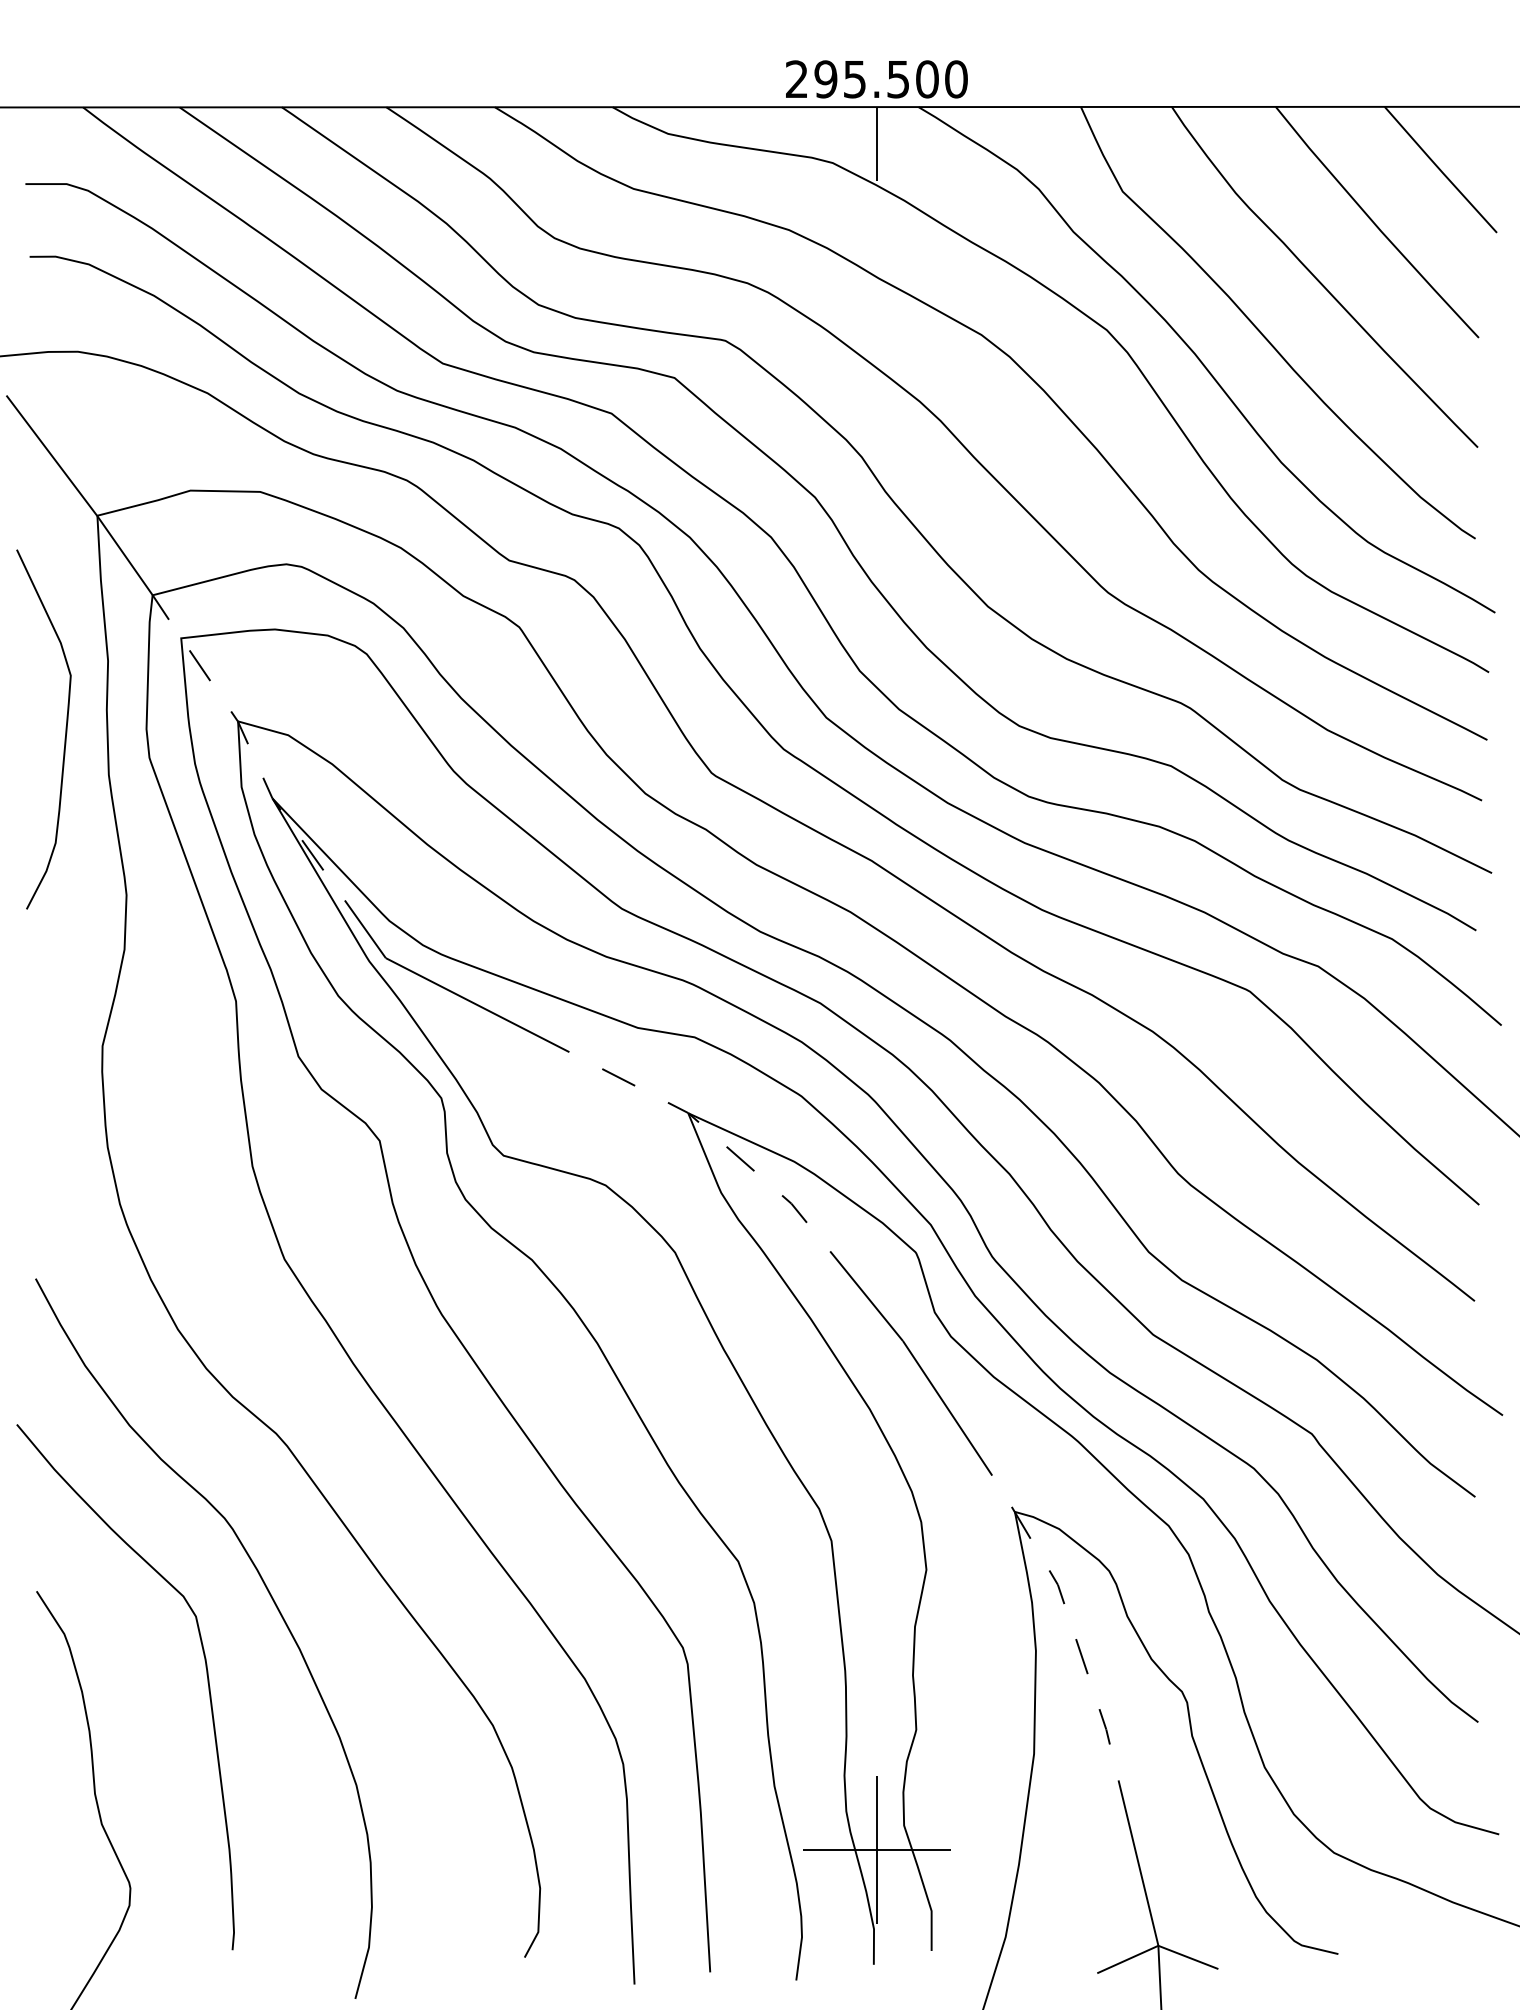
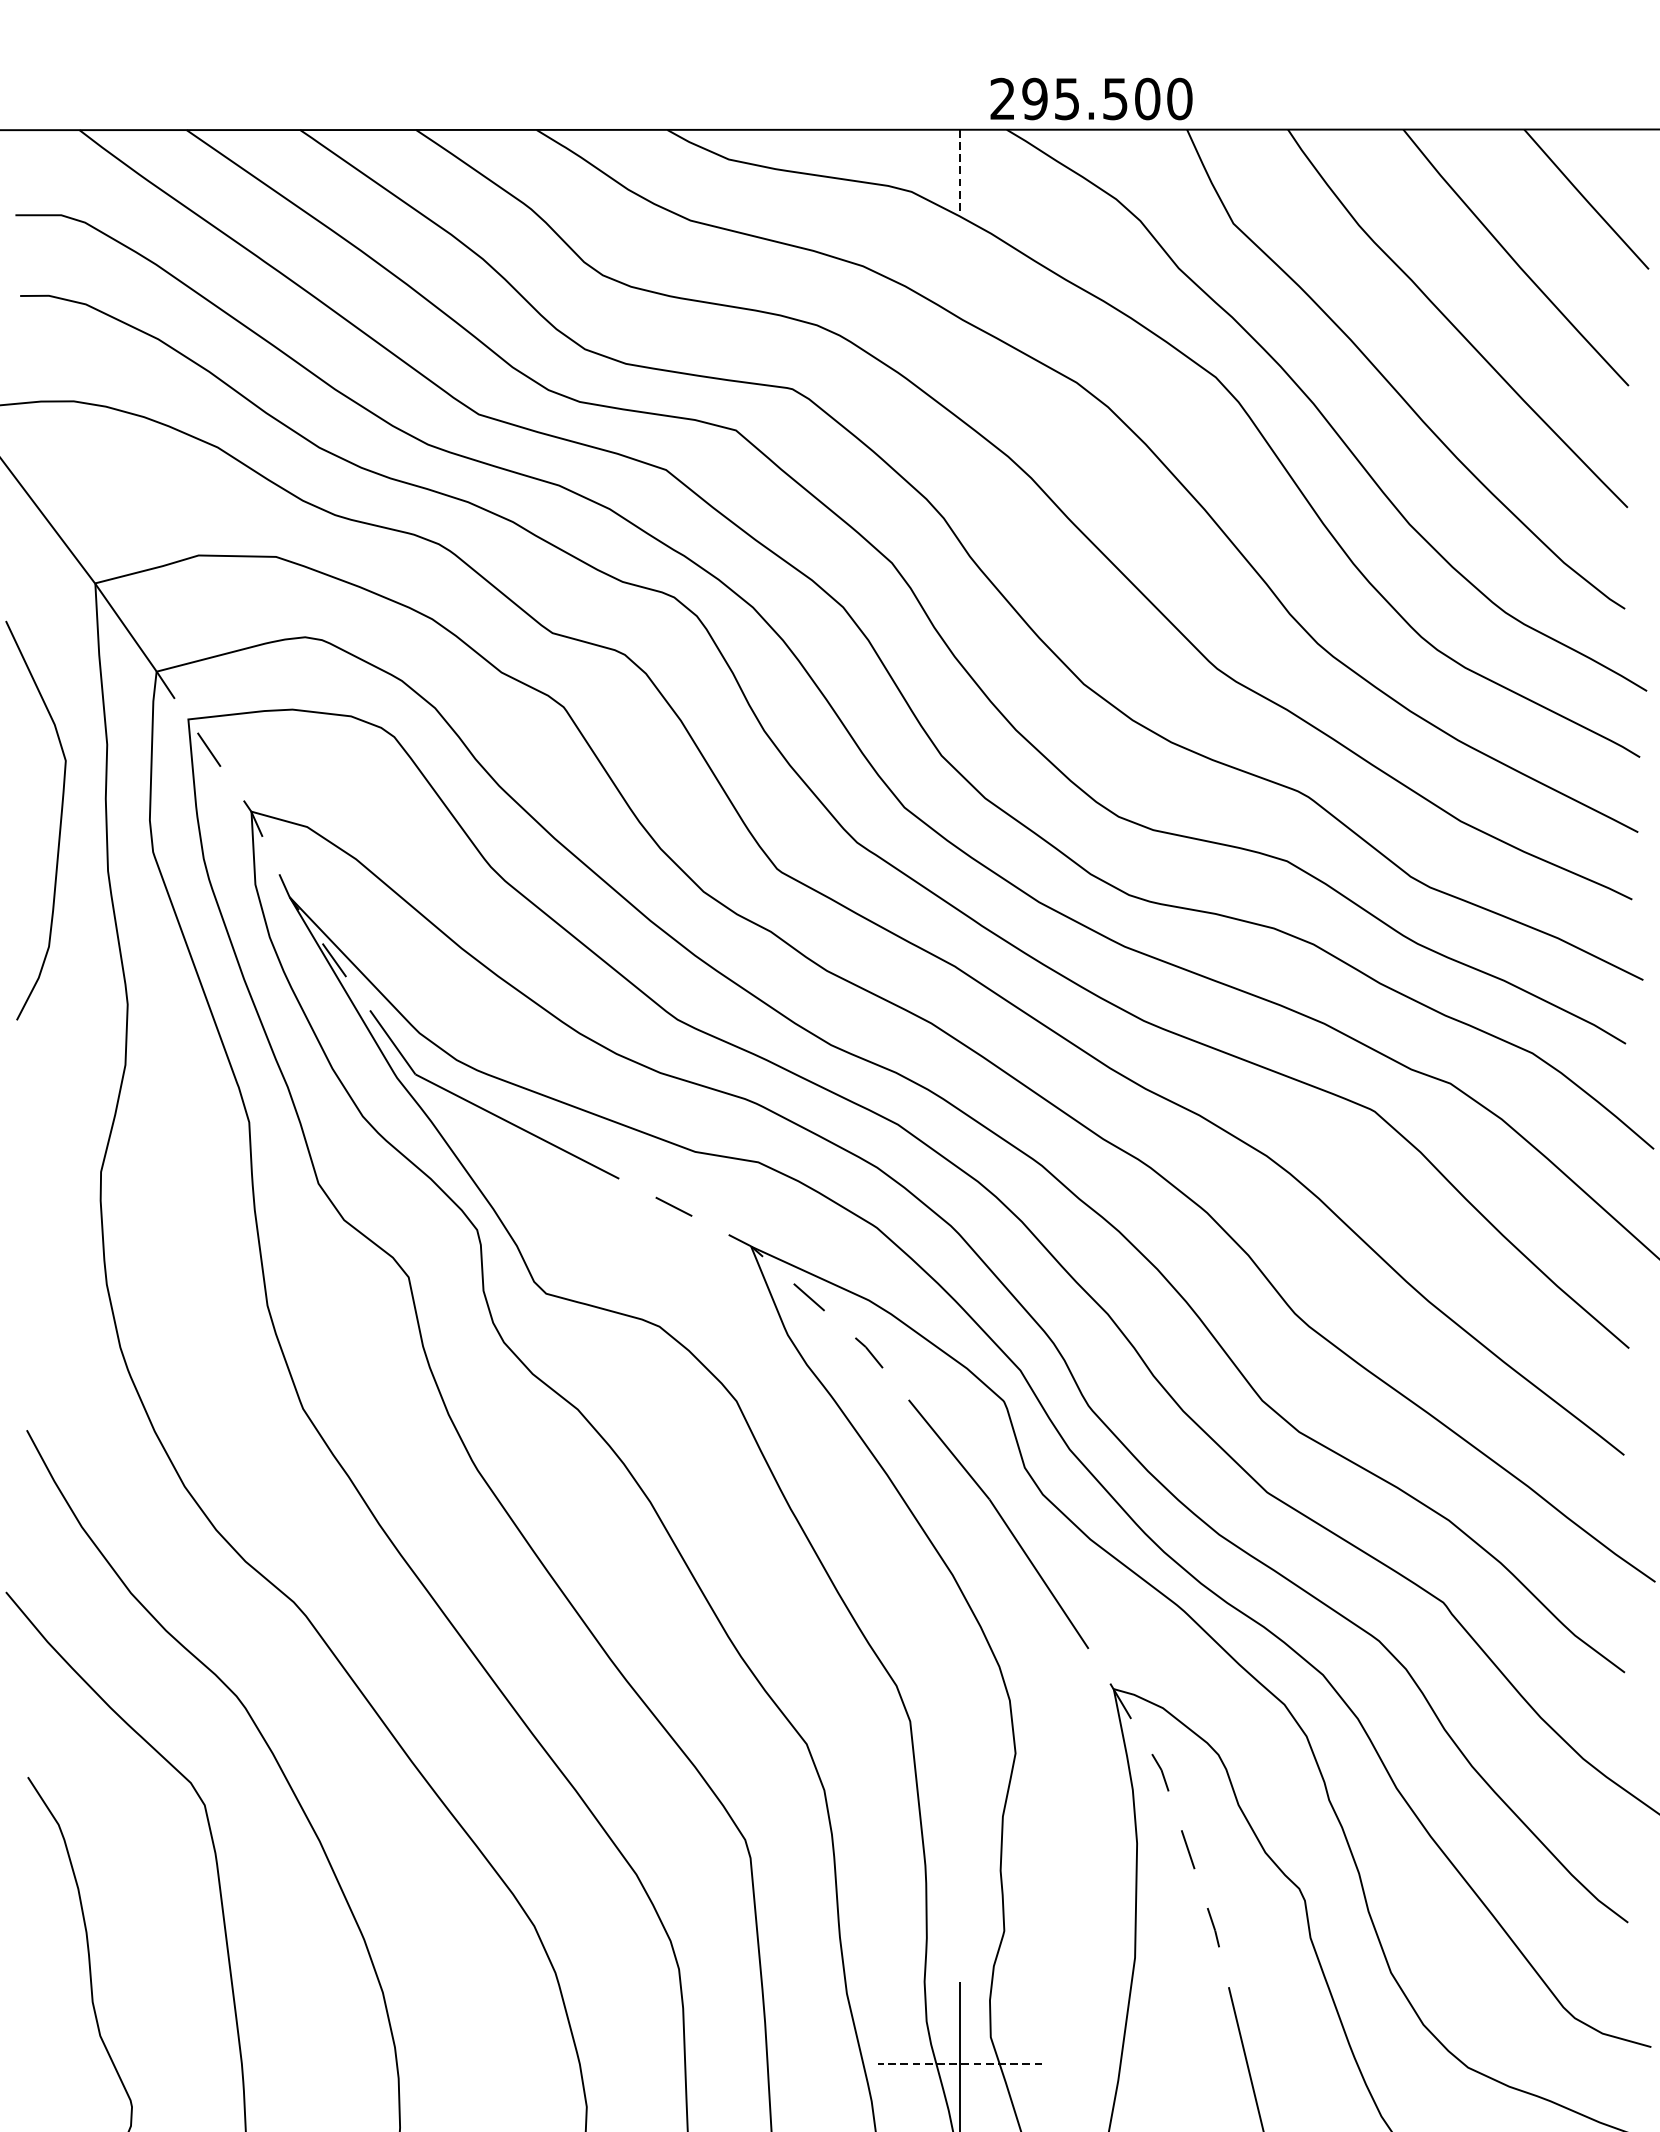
text: (876, 79) -> (1091, 99), moved
line: (876, 144) -> (960, 171), solid -> dashed
line: (876, 1849) -> (960, 2063), solid -> dashed

